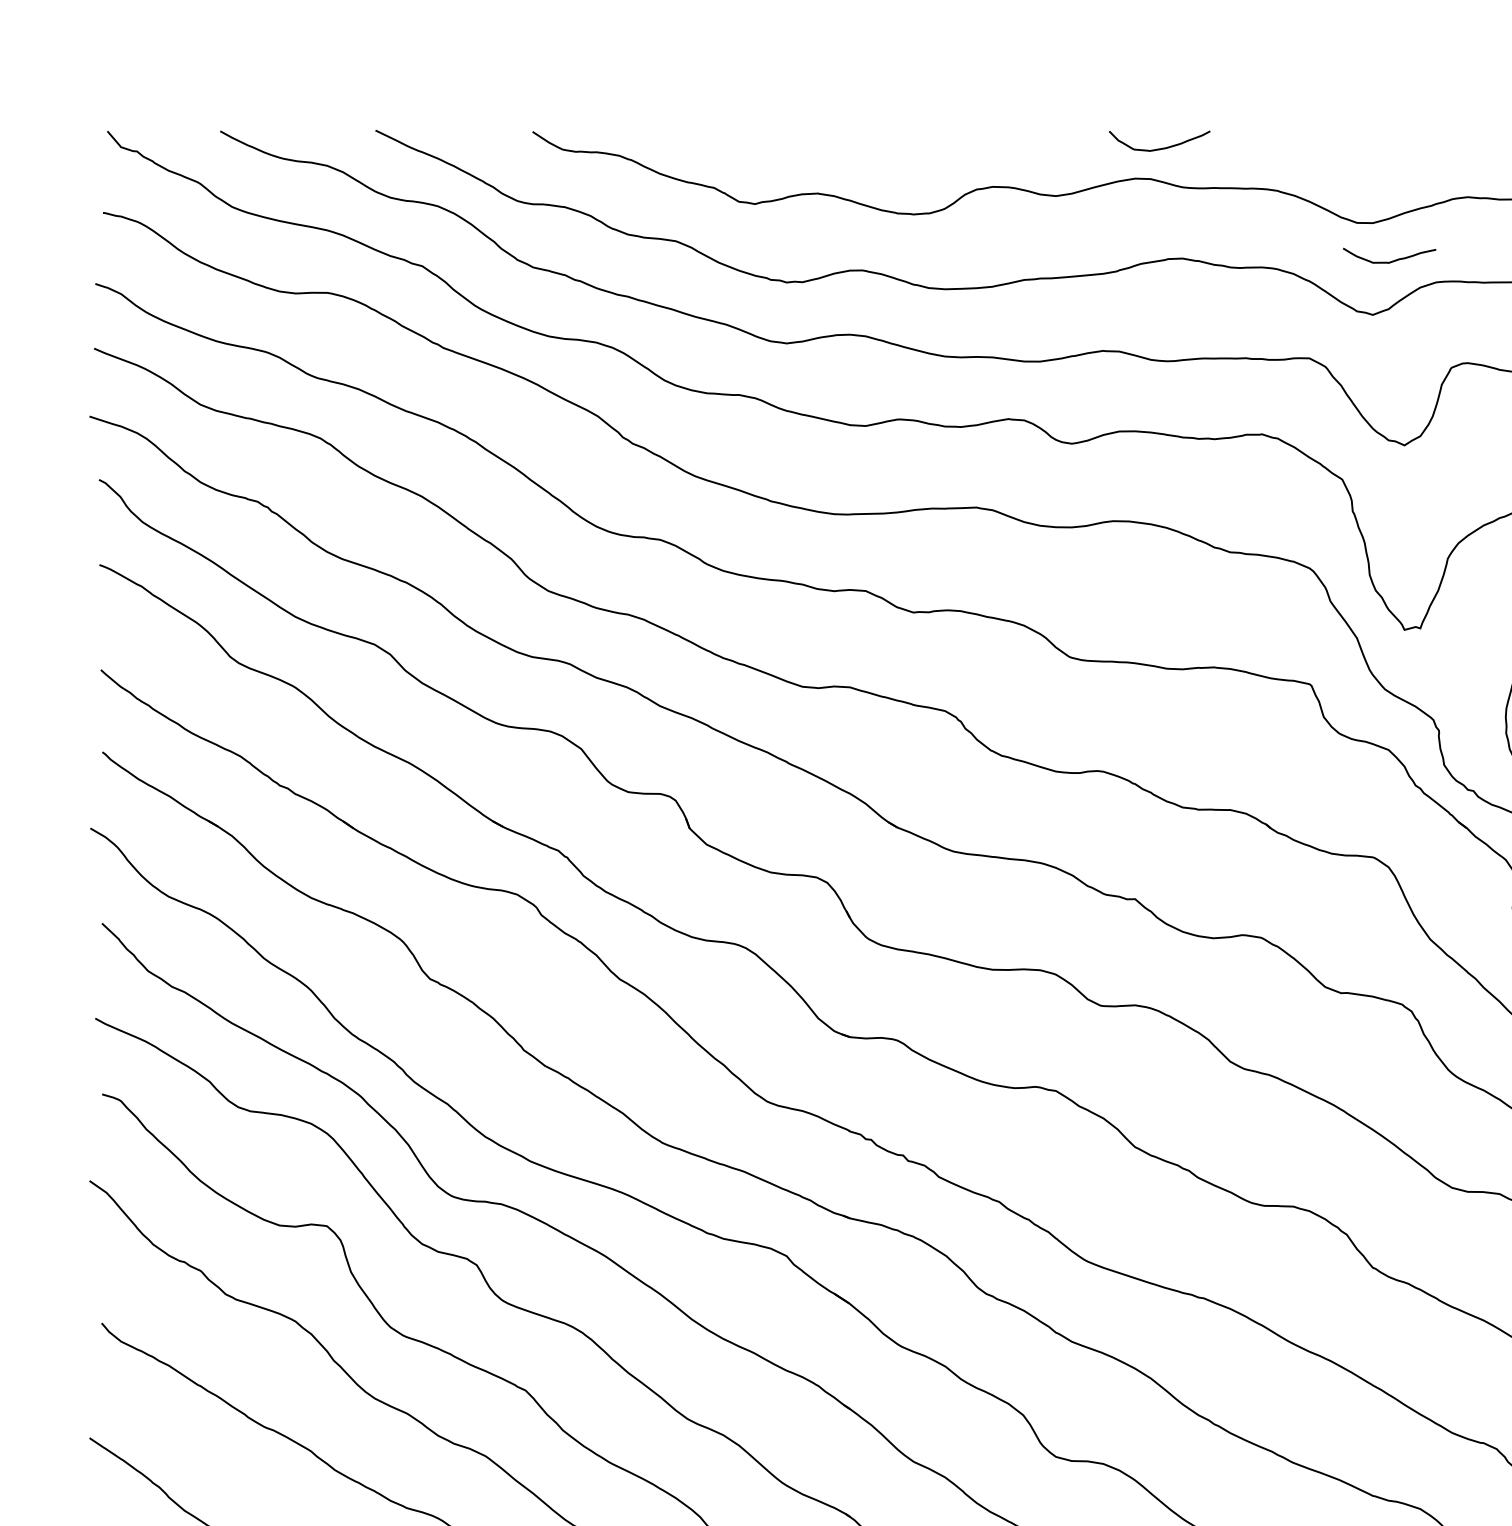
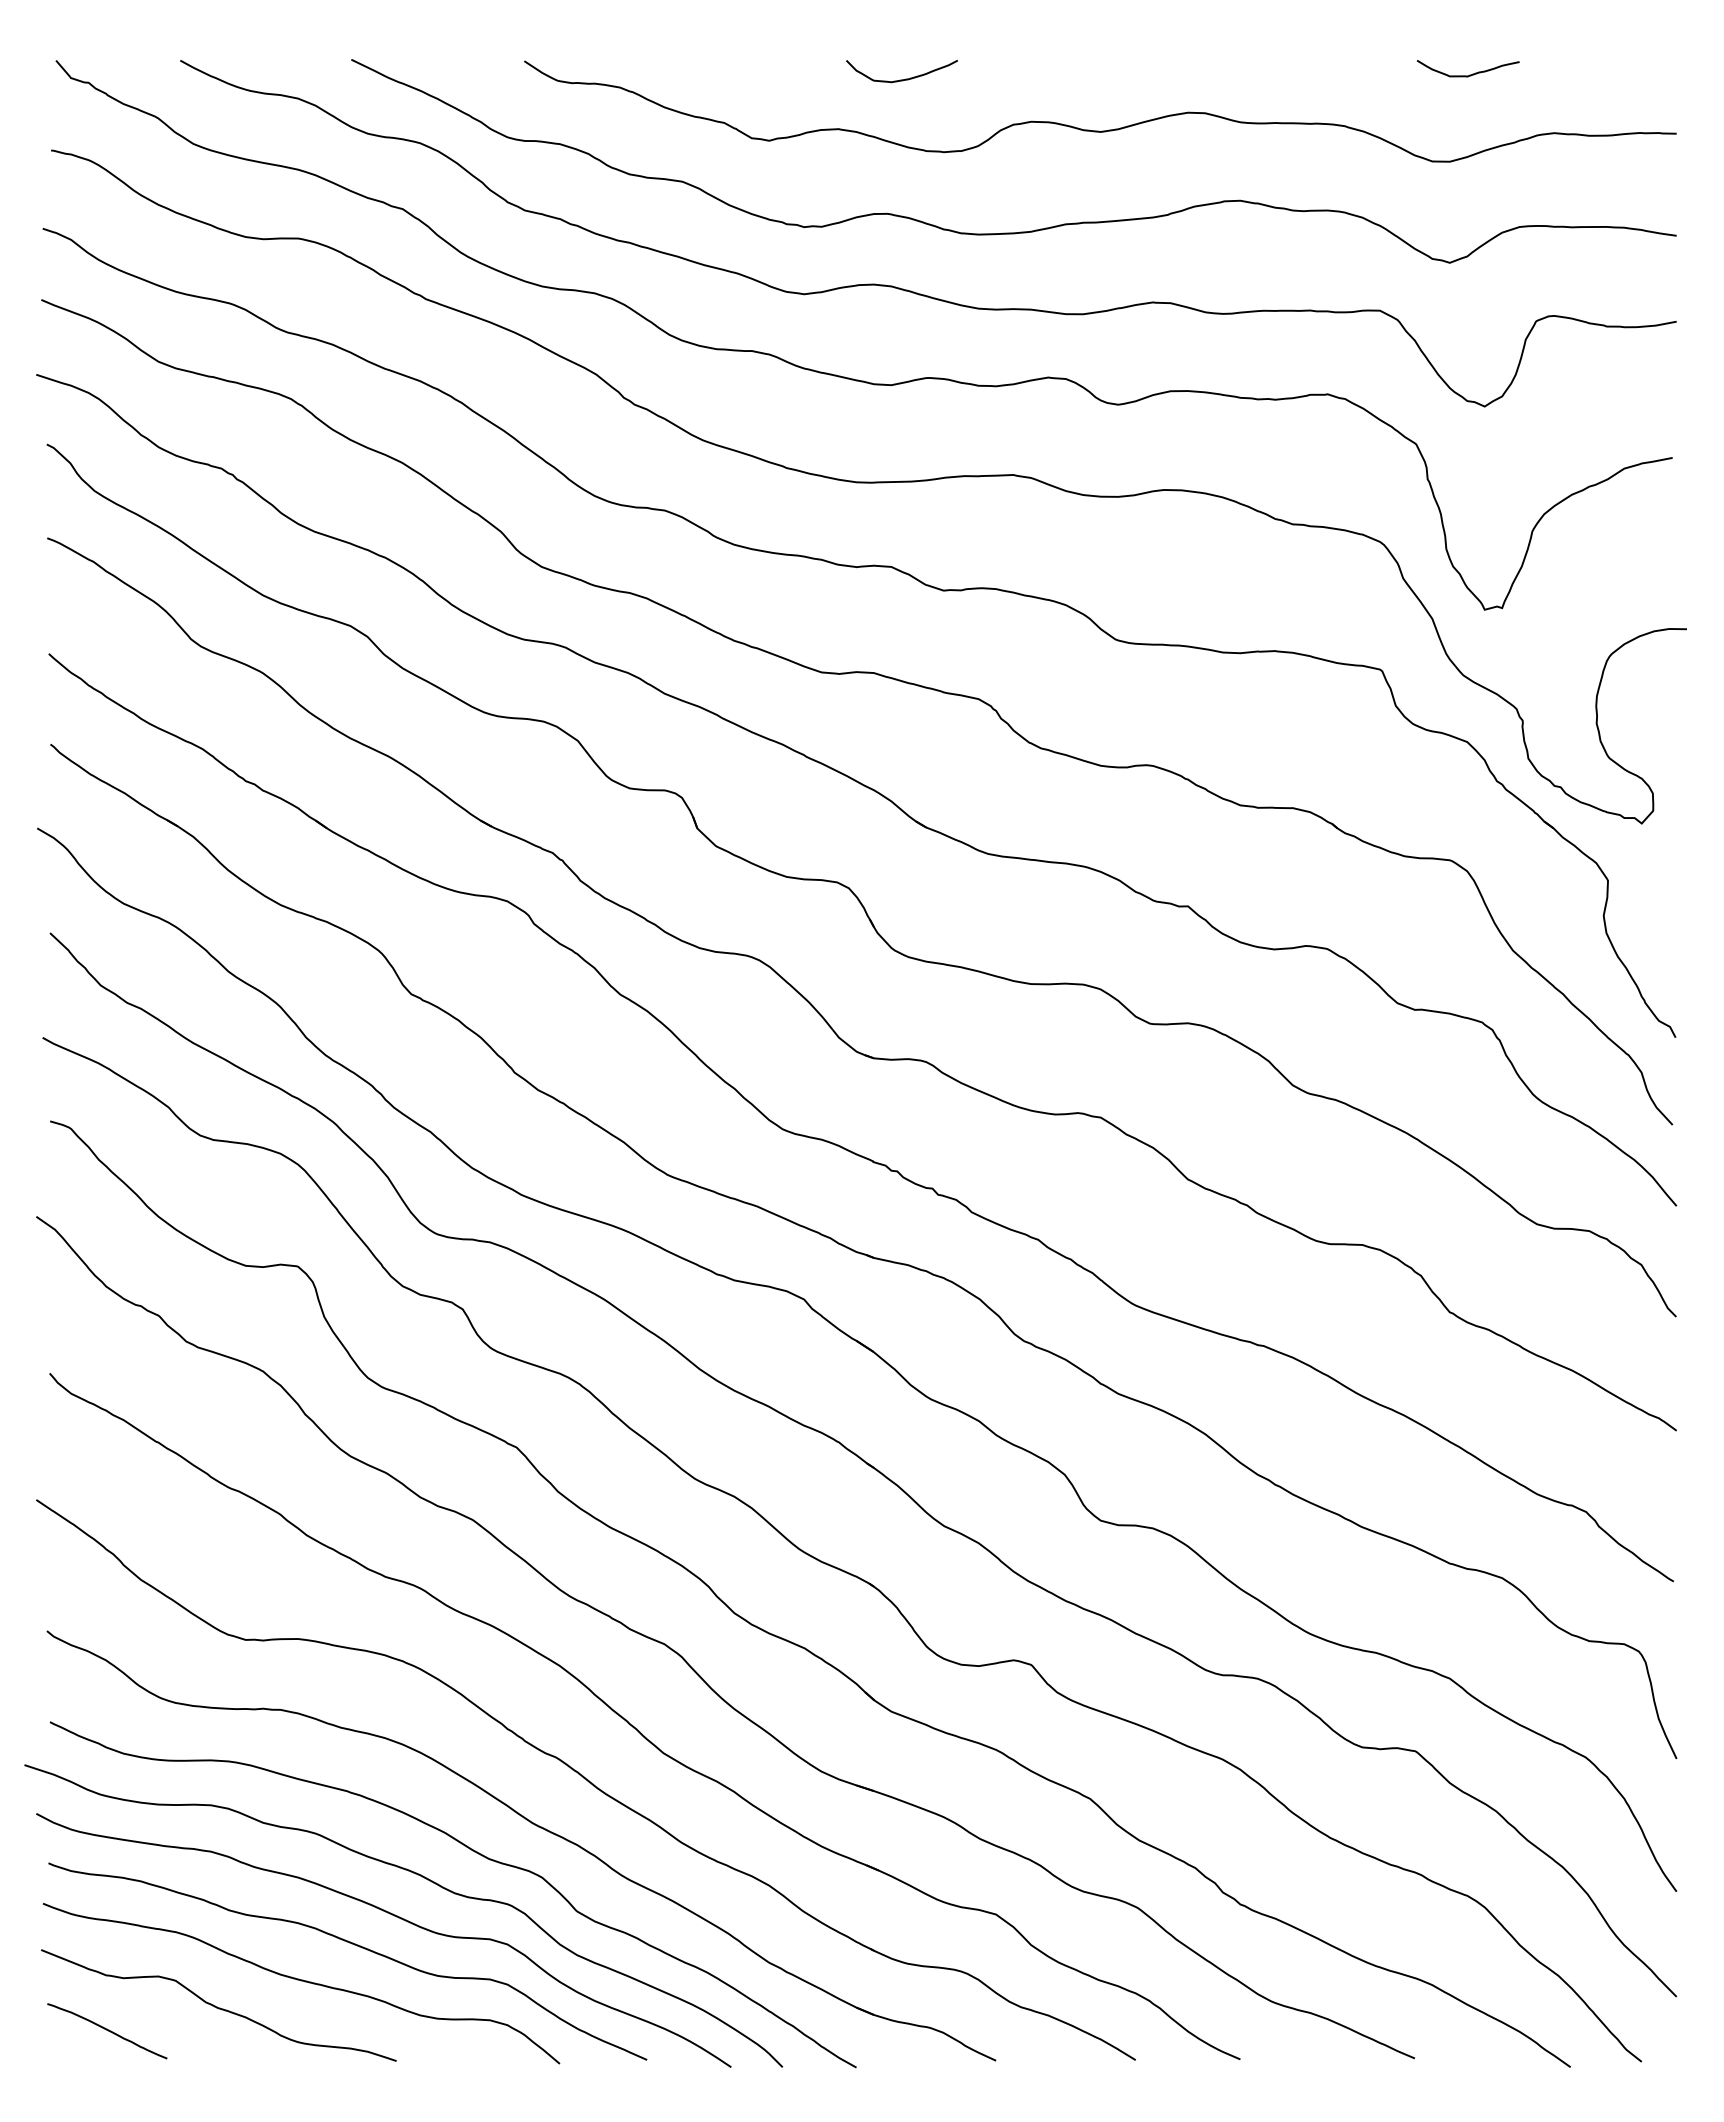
curve: (1159, 148) -> (901, 79), moved
curve: (1390, 261) -> (1469, 74), moved

